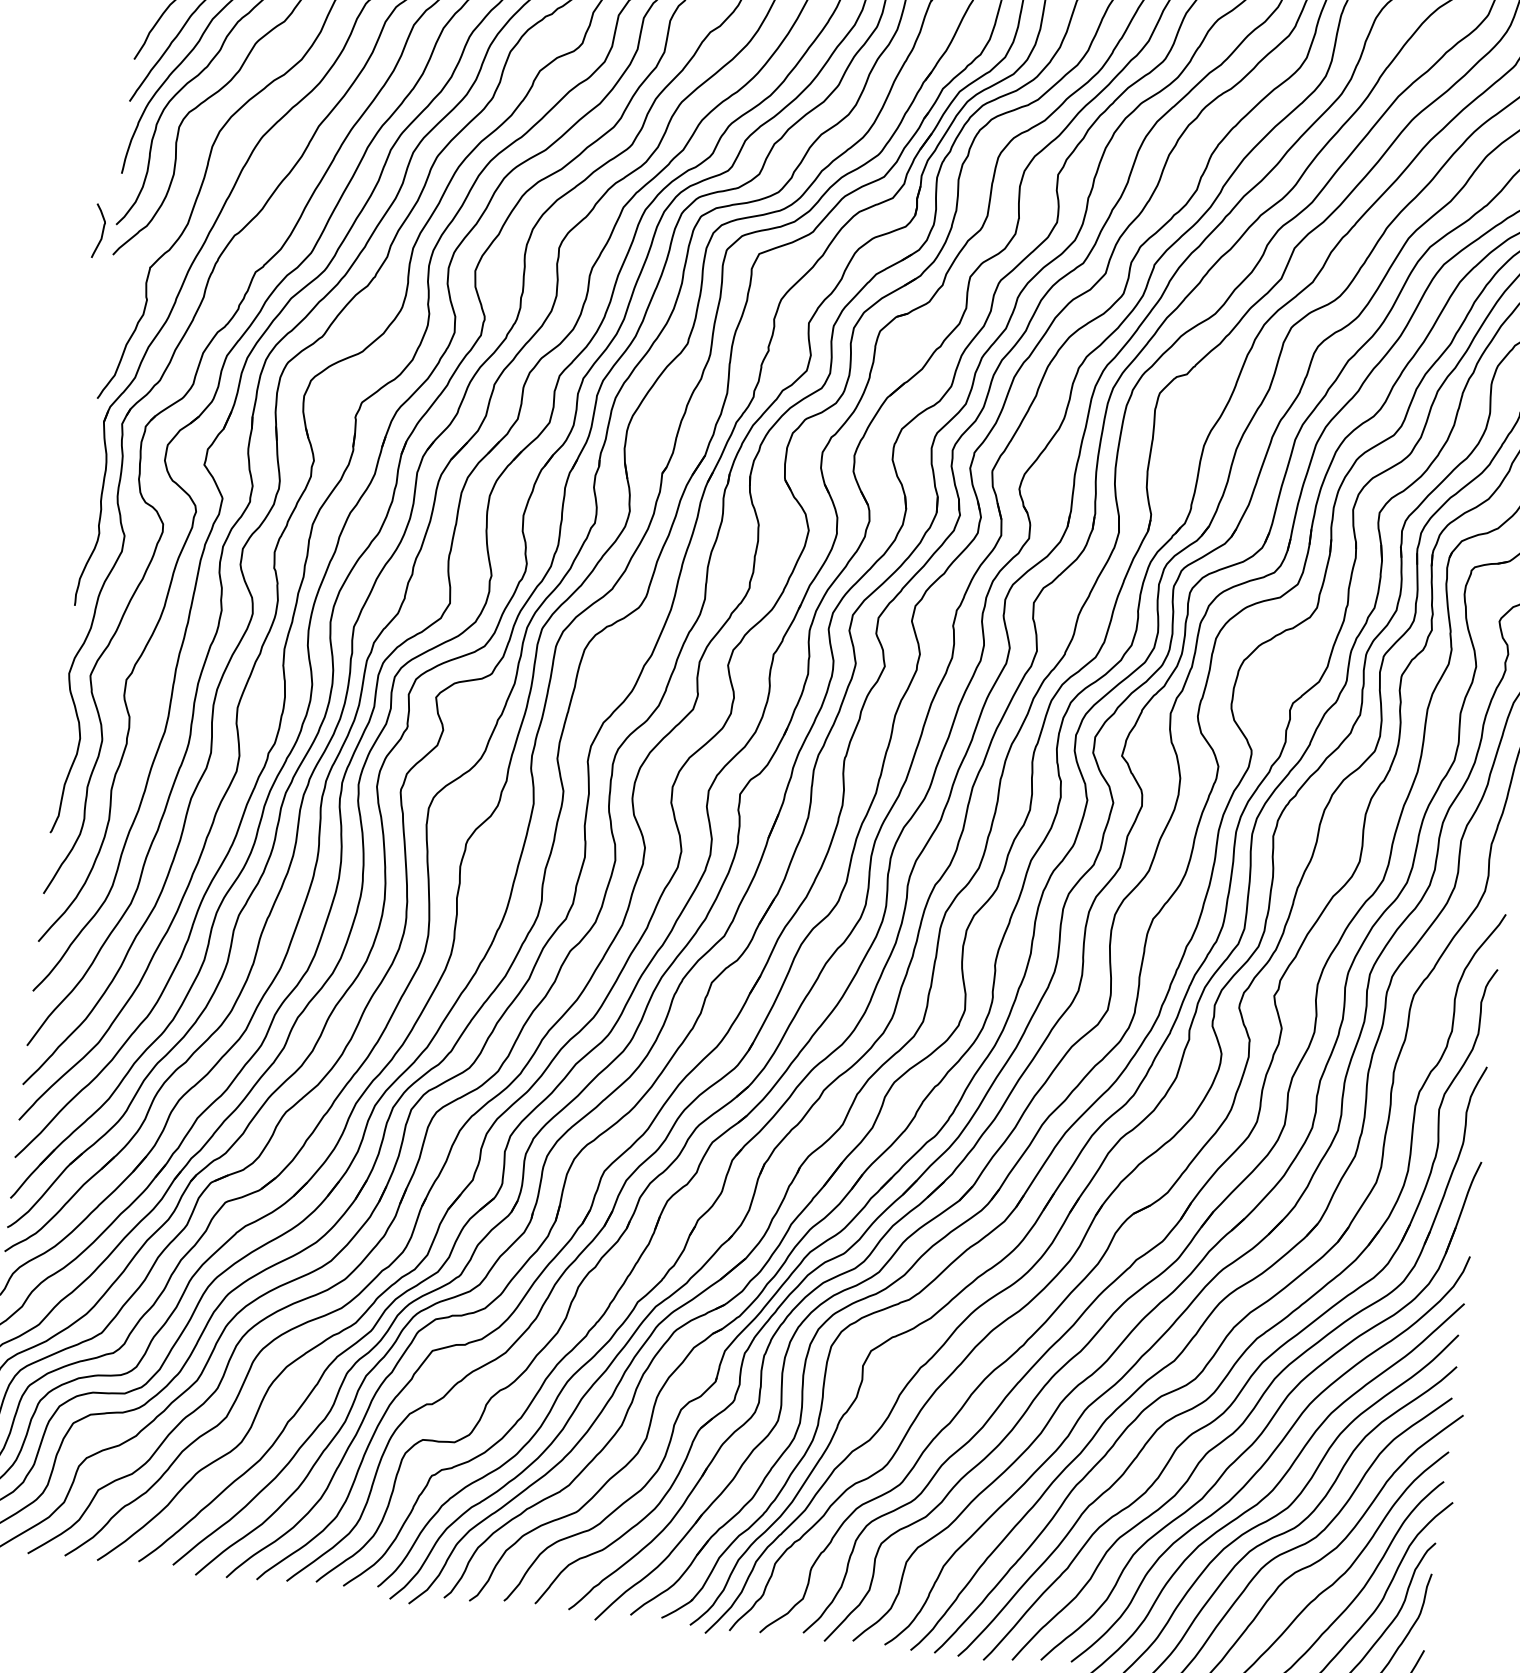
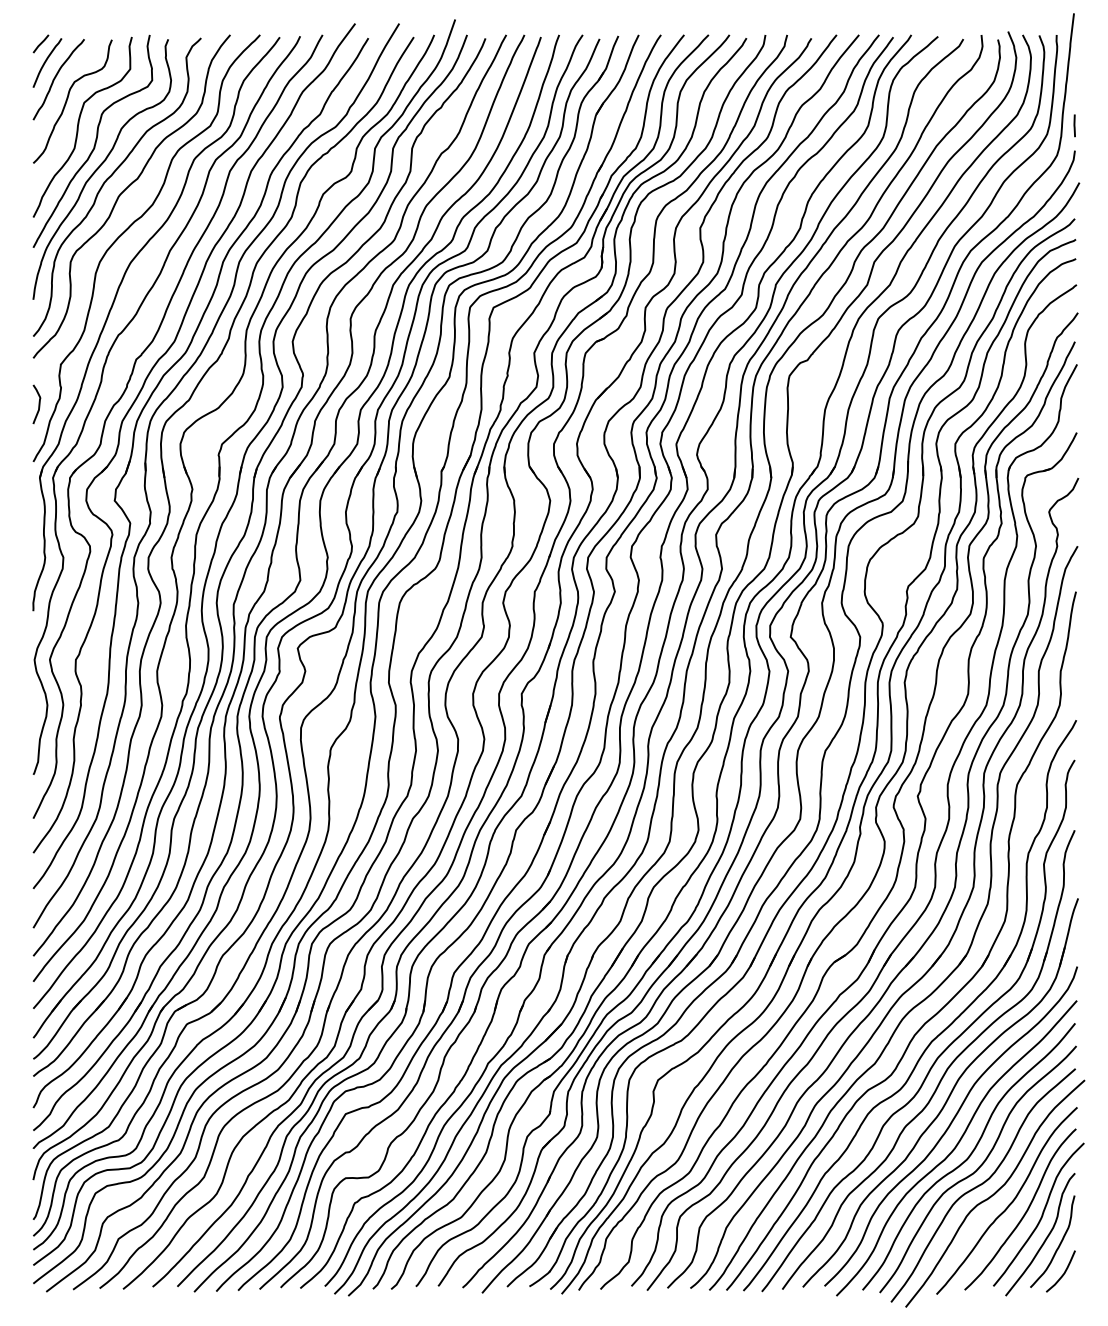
curve: (101, 231) -> (38, 404), moved

